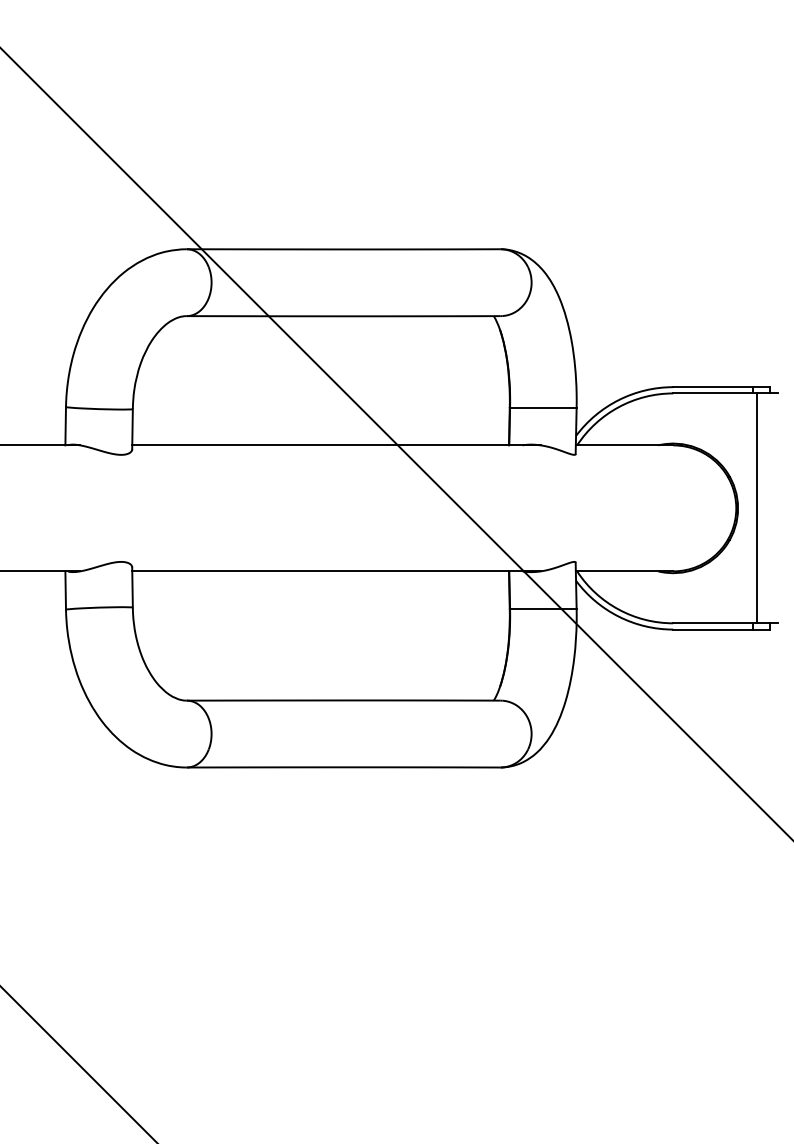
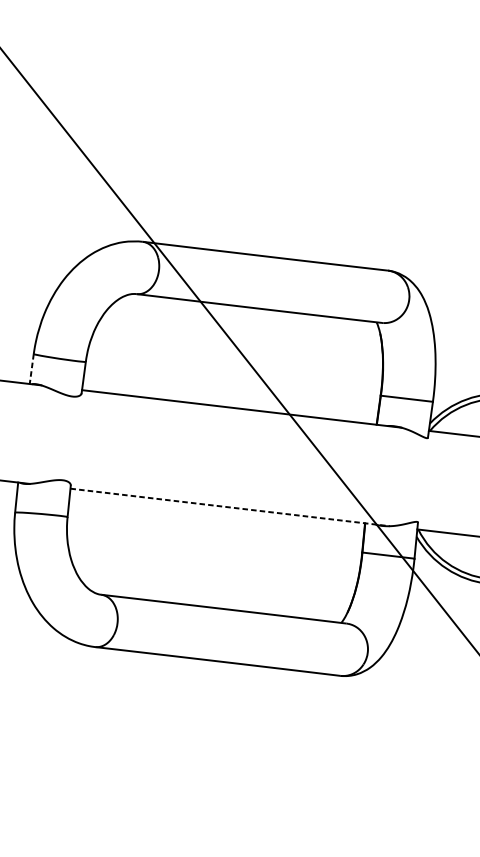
line: (65, 426) -> (31, 369), solid -> dashed
line: (337, 571) -> (230, 507), solid -> dashed

